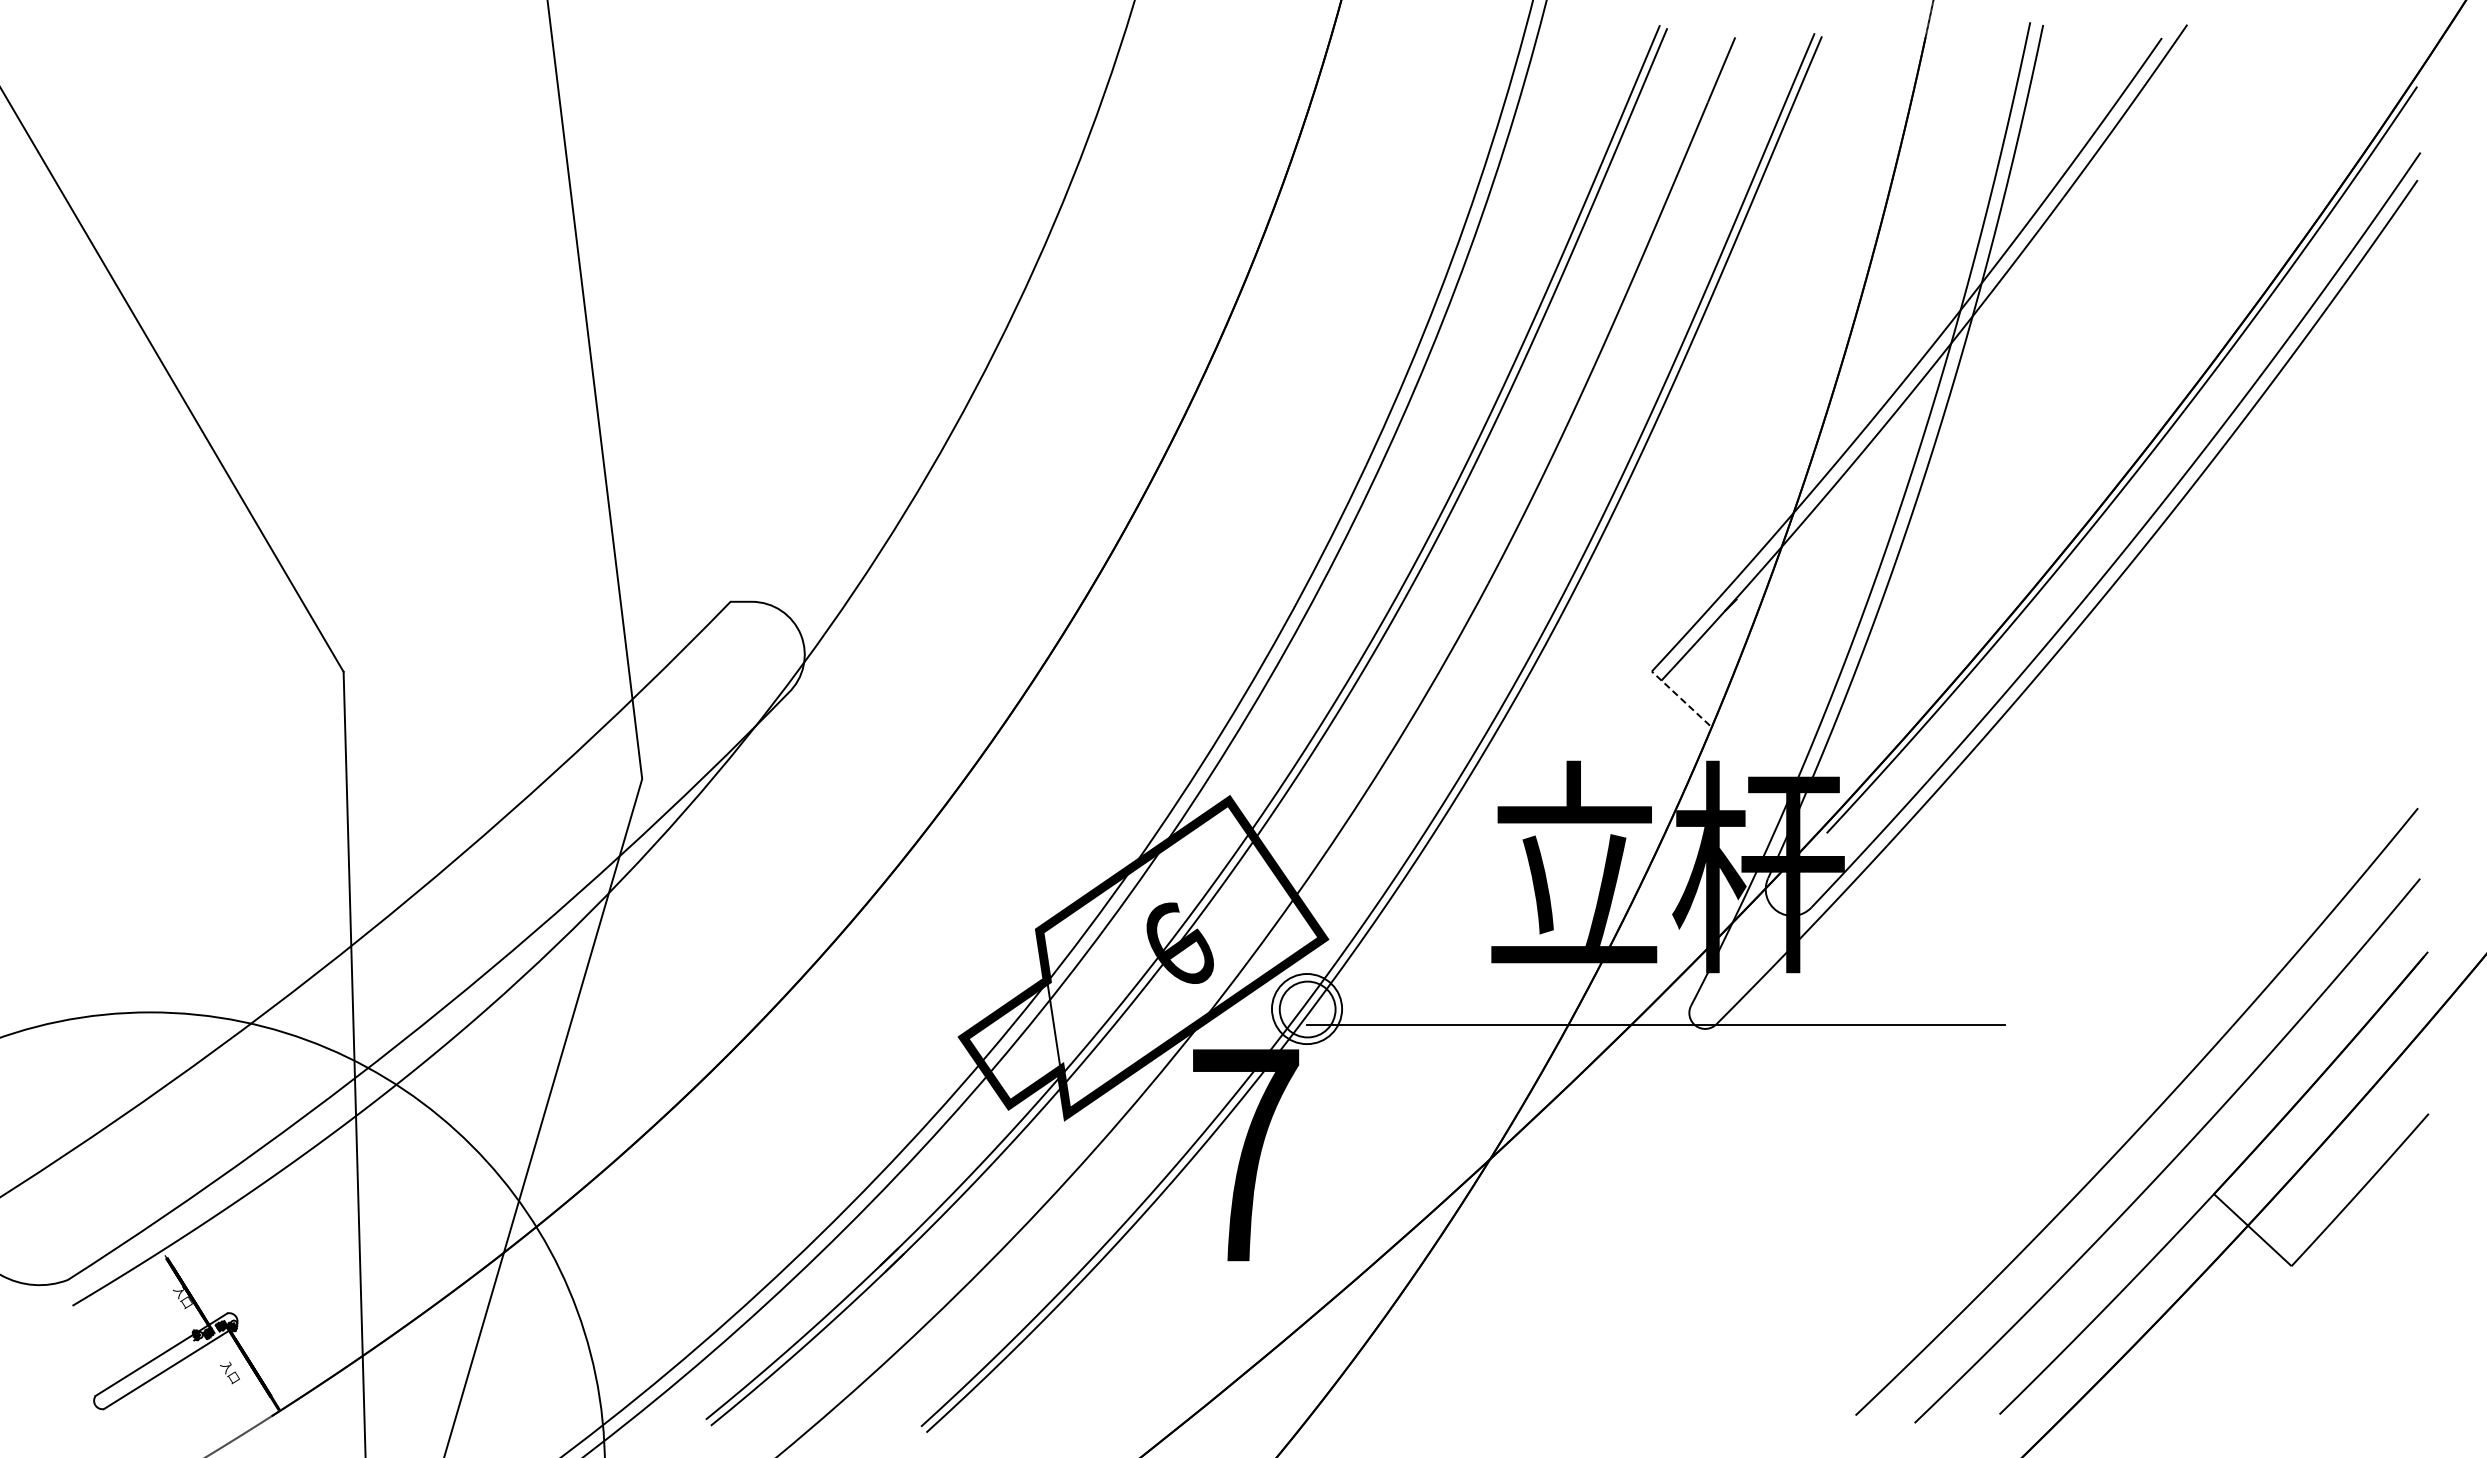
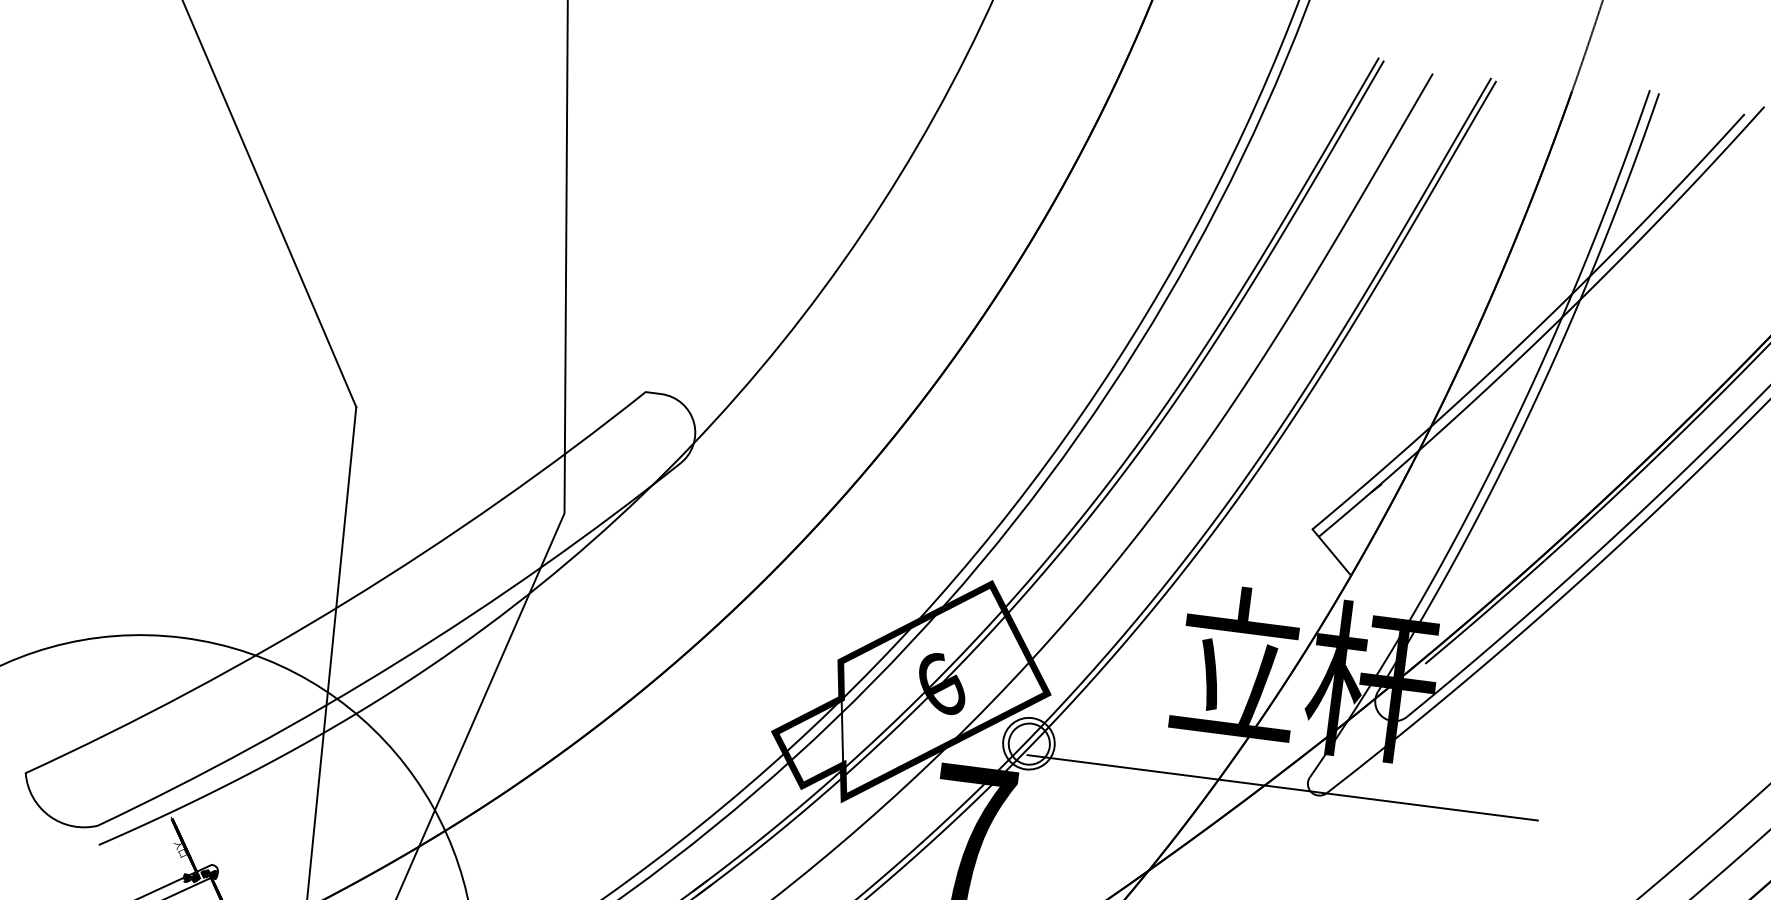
line: (1680, 698) -> (1330, 551), dashed -> solid

